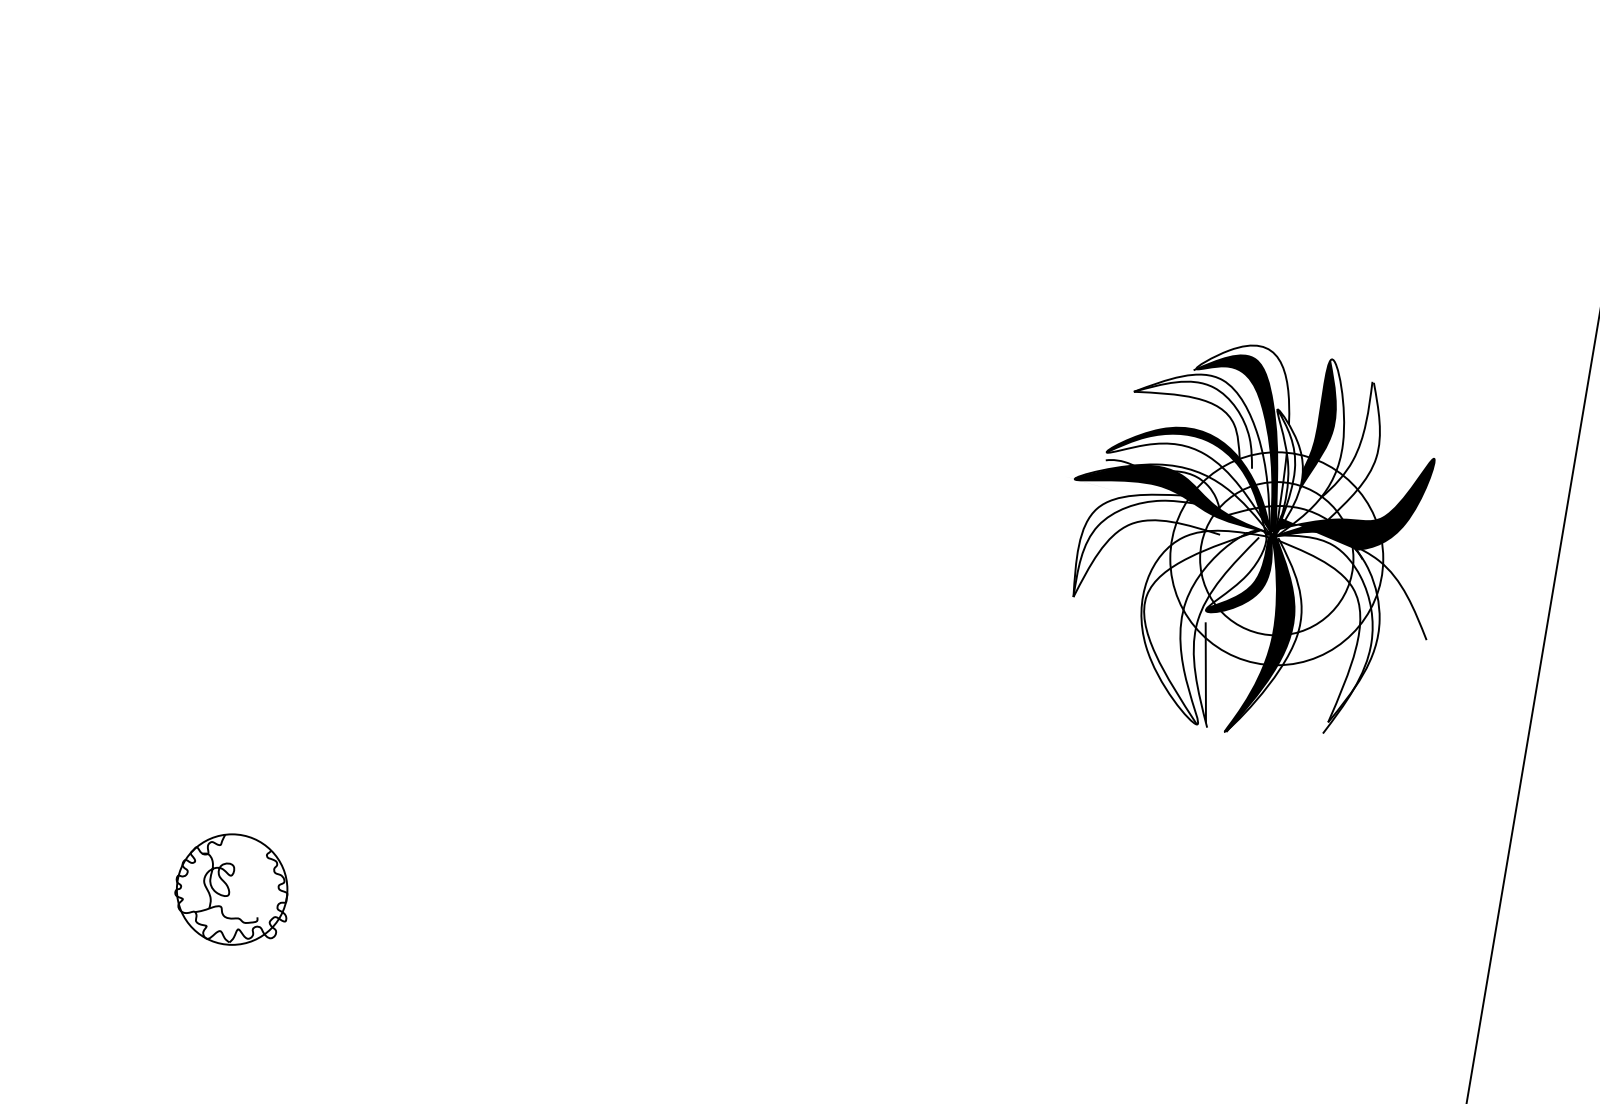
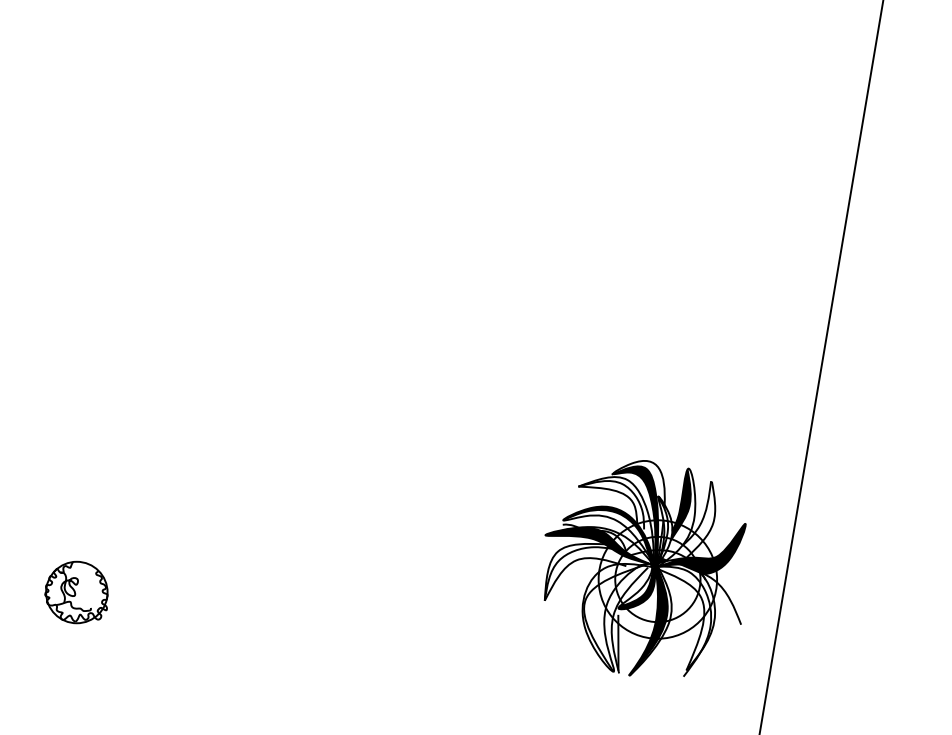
part: (1252, 538) -> (644, 568), moved

